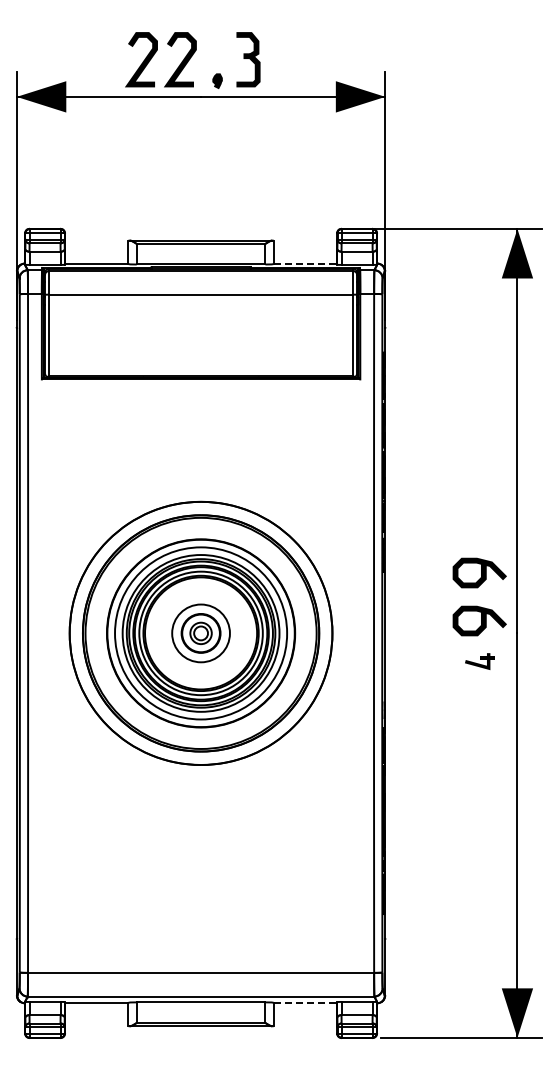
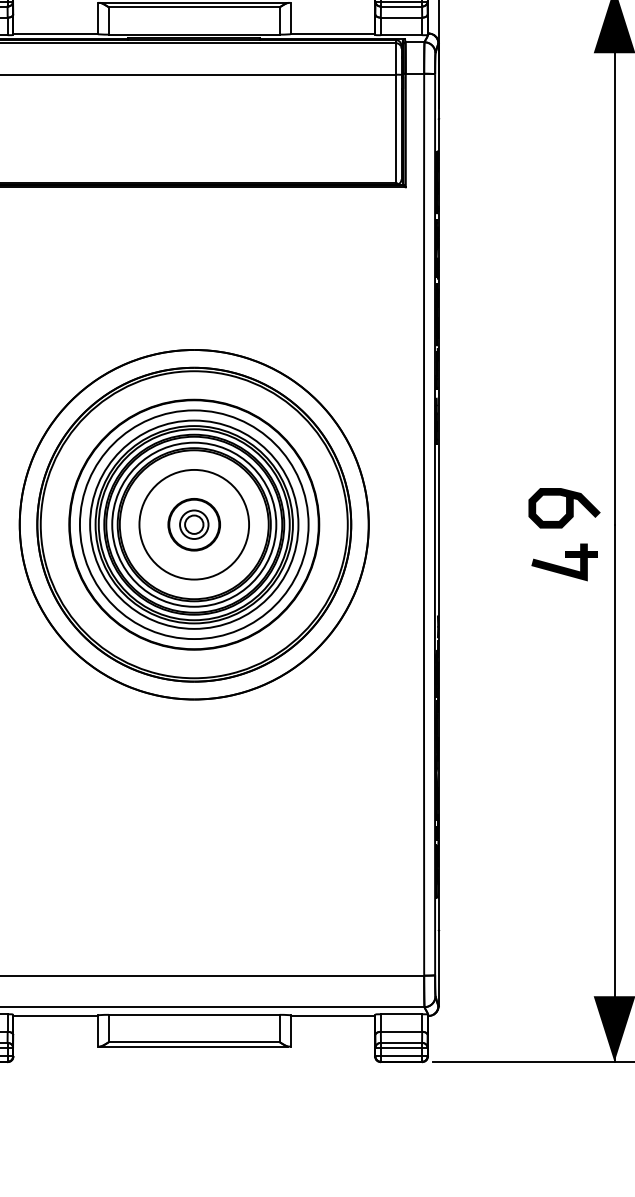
line: (305, 263) -> (332, 33), dashed -> solid
curve: (481, 572) -> (566, 443), removed
circle: (200, 633) -> (193, 524), size x1.43
part: (479, 661) -> (564, 562), size x1.67
line: (305, 1003) -> (332, 1016), dashed -> solid

